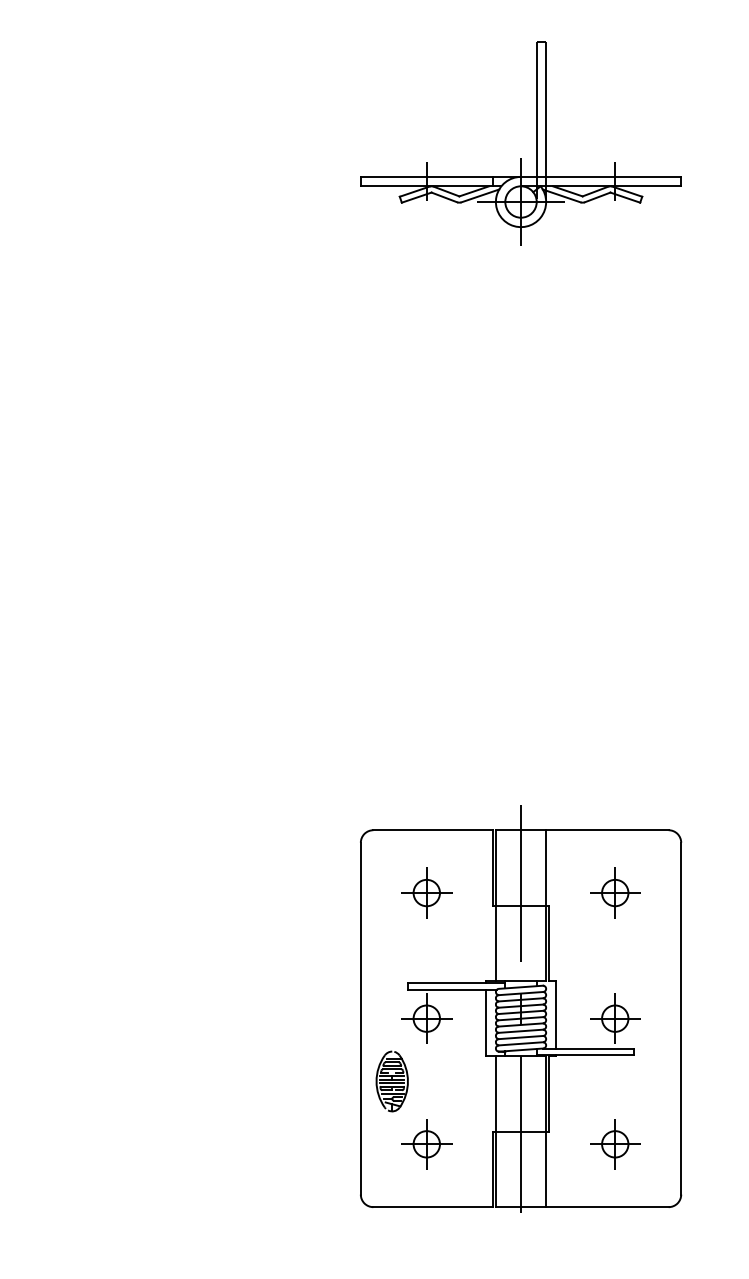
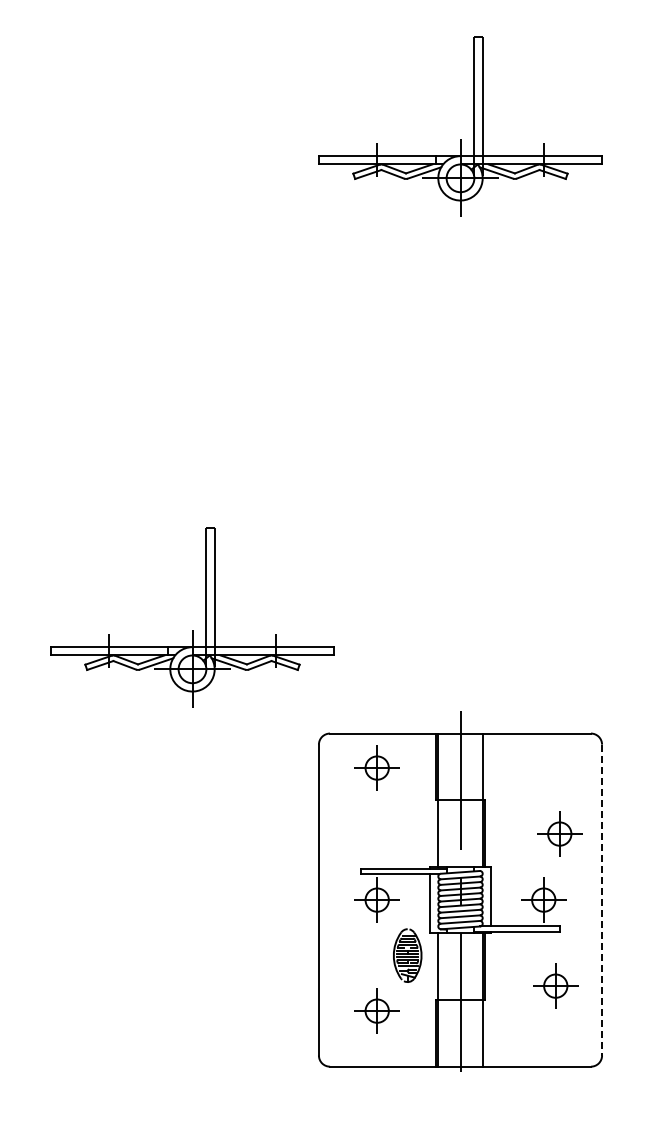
part: (232, 698) -> (205, 617), added
part: (425, 892) -> (376, 767), moved
part: (614, 892) -> (559, 833), moved
line: (681, 1019) -> (602, 900), solid -> dashed
part: (392, 1081) -> (407, 955), moved
part: (614, 1143) -> (555, 985), moved

